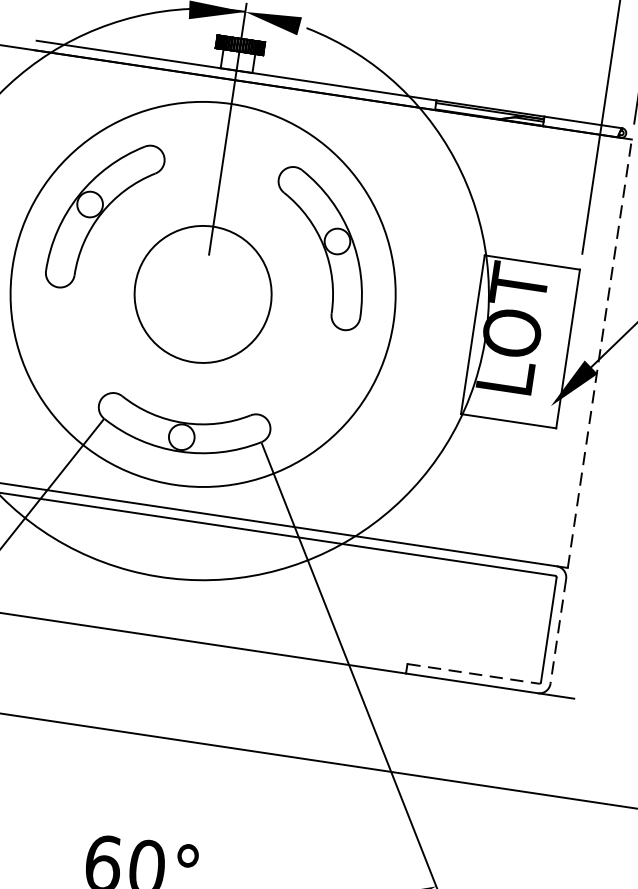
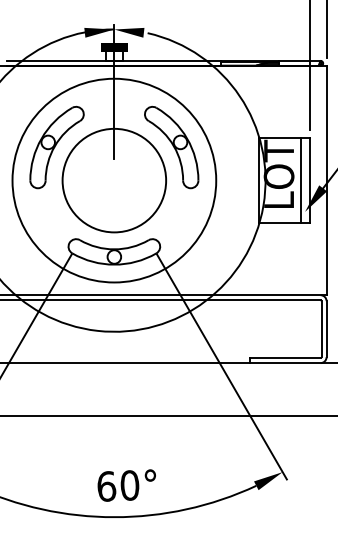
circle: (203, 294) -> (114, 180), size x1.43
line: (552, 346) -> (301, 180), added
line: (599, 353) -> (326, 180), dashed -> solid
line: (558, 632) -> (326, 329), dashed -> solid
line: (473, 674) -> (285, 358), dashed -> solid

